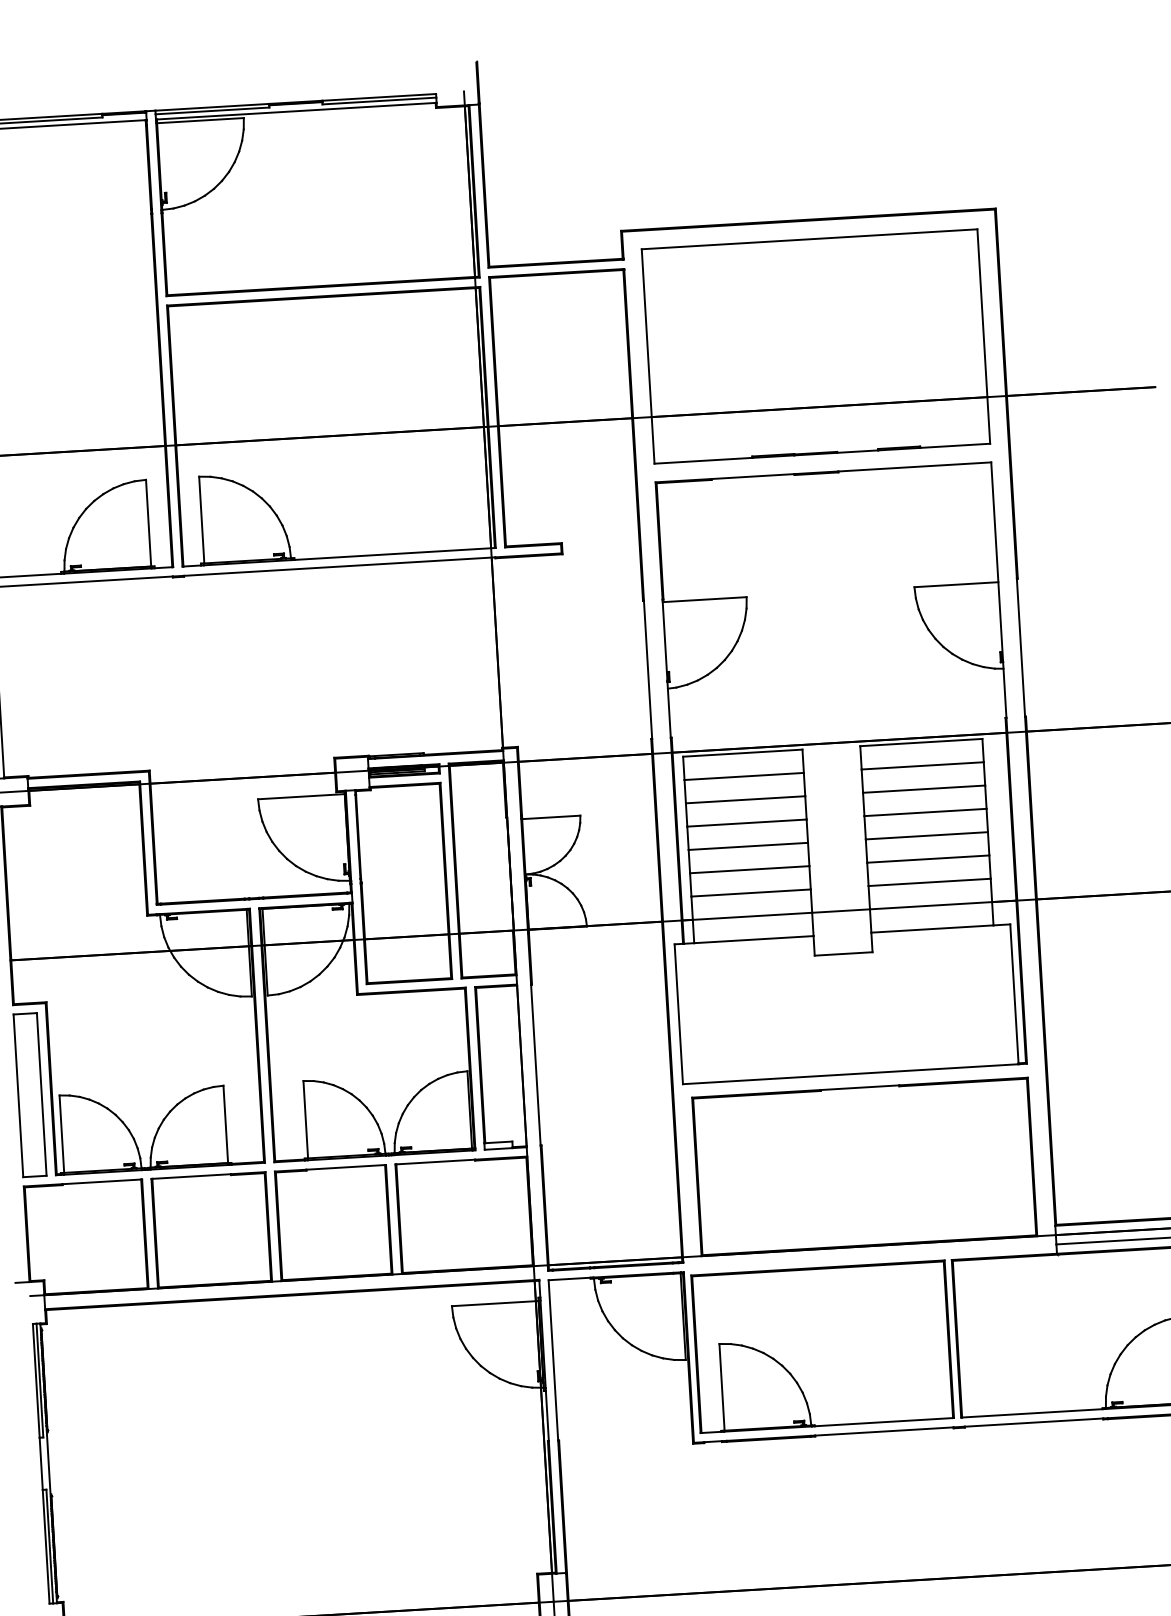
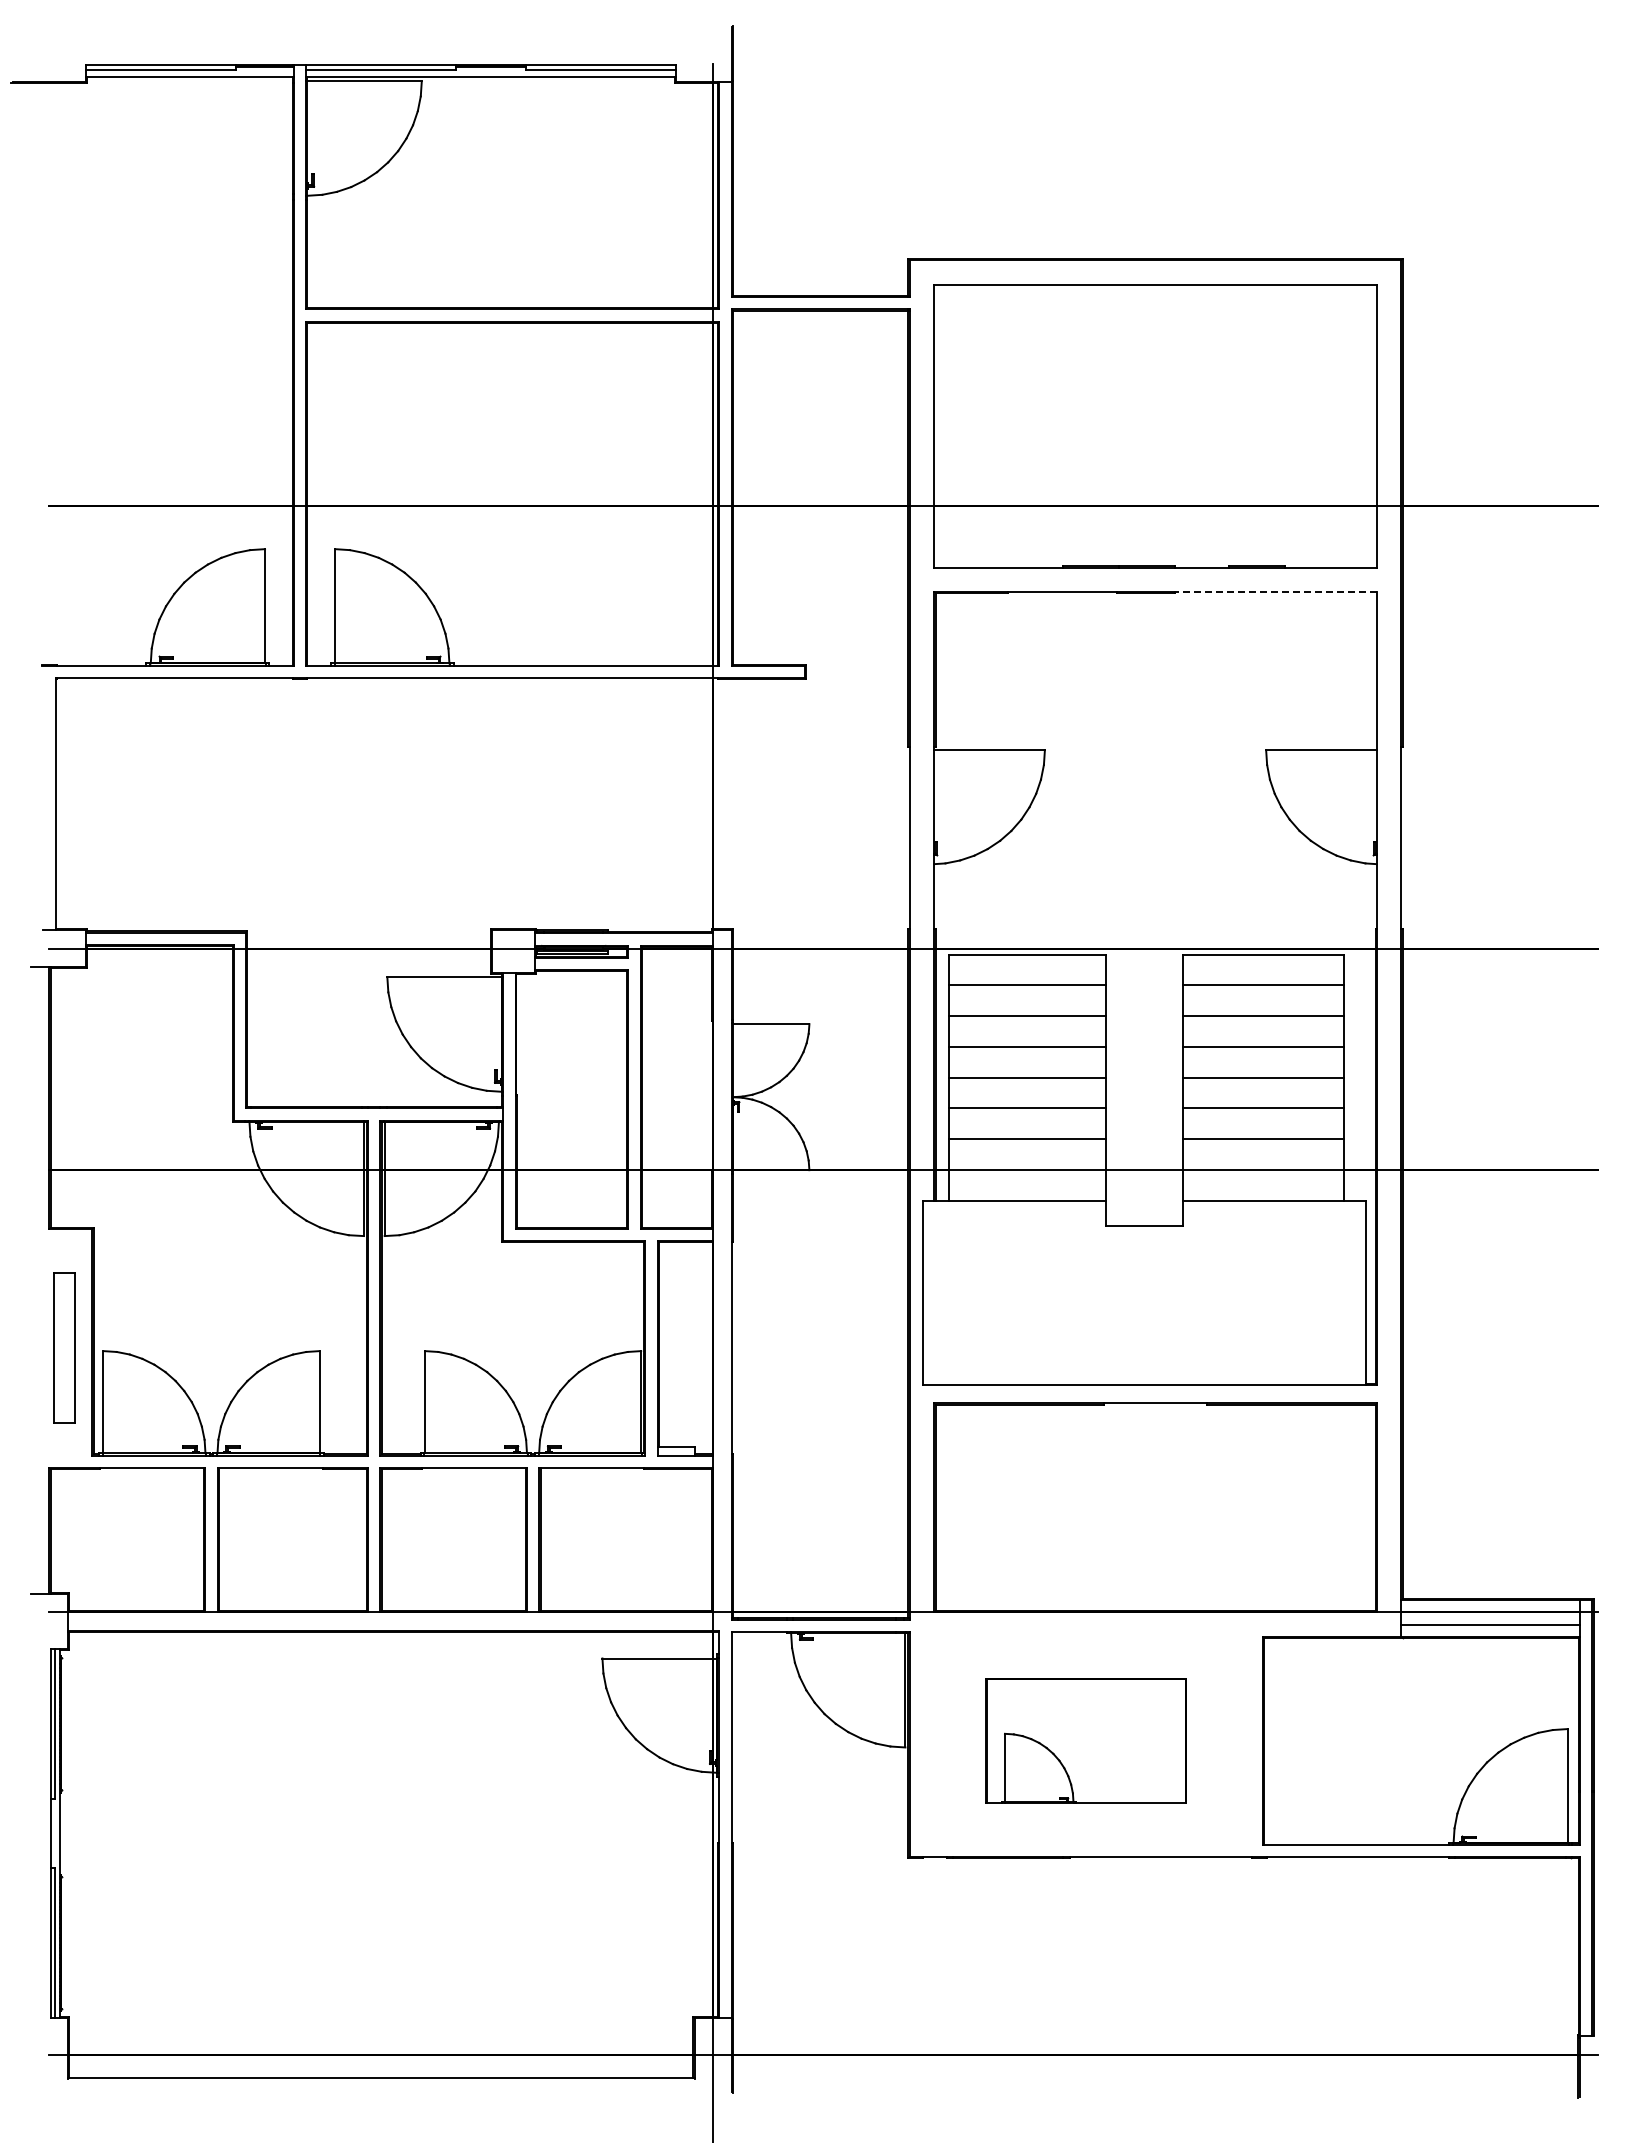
line: (914, 467) -> (1275, 592), solid -> dashed
part: (29, 1095) -> (64, 1348), size x0.7
part: (822, 1346) -> (1085, 1740), size x0.6

